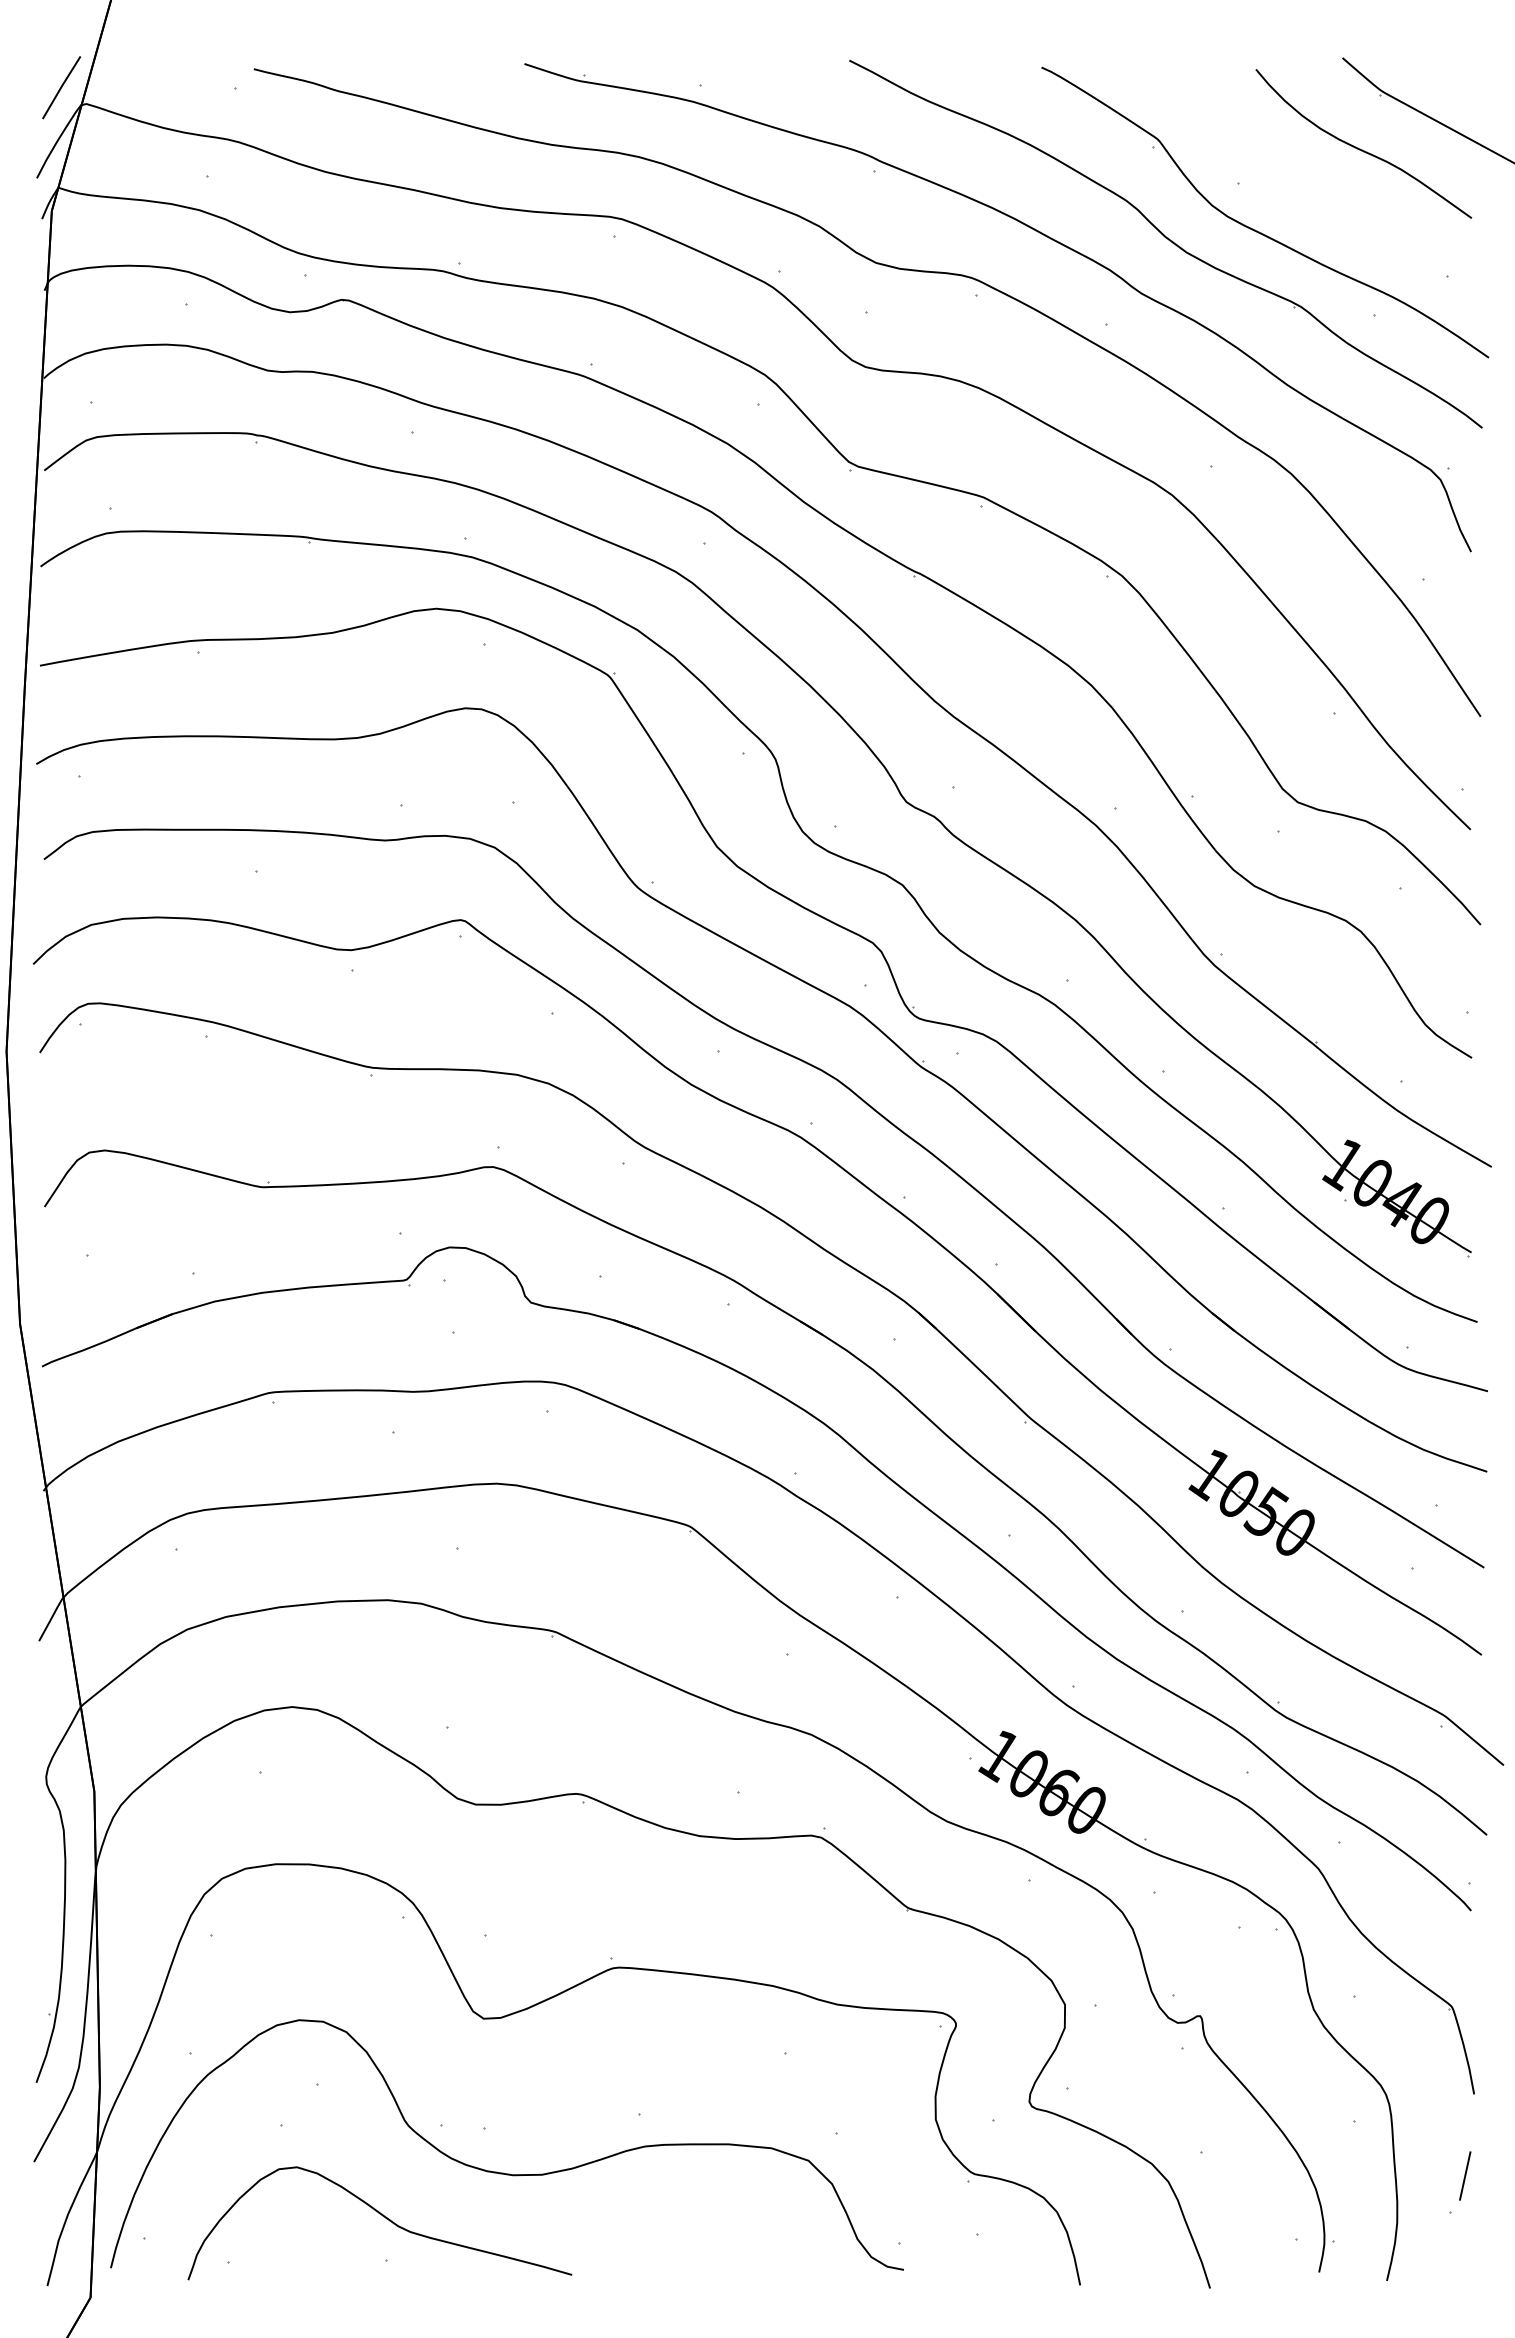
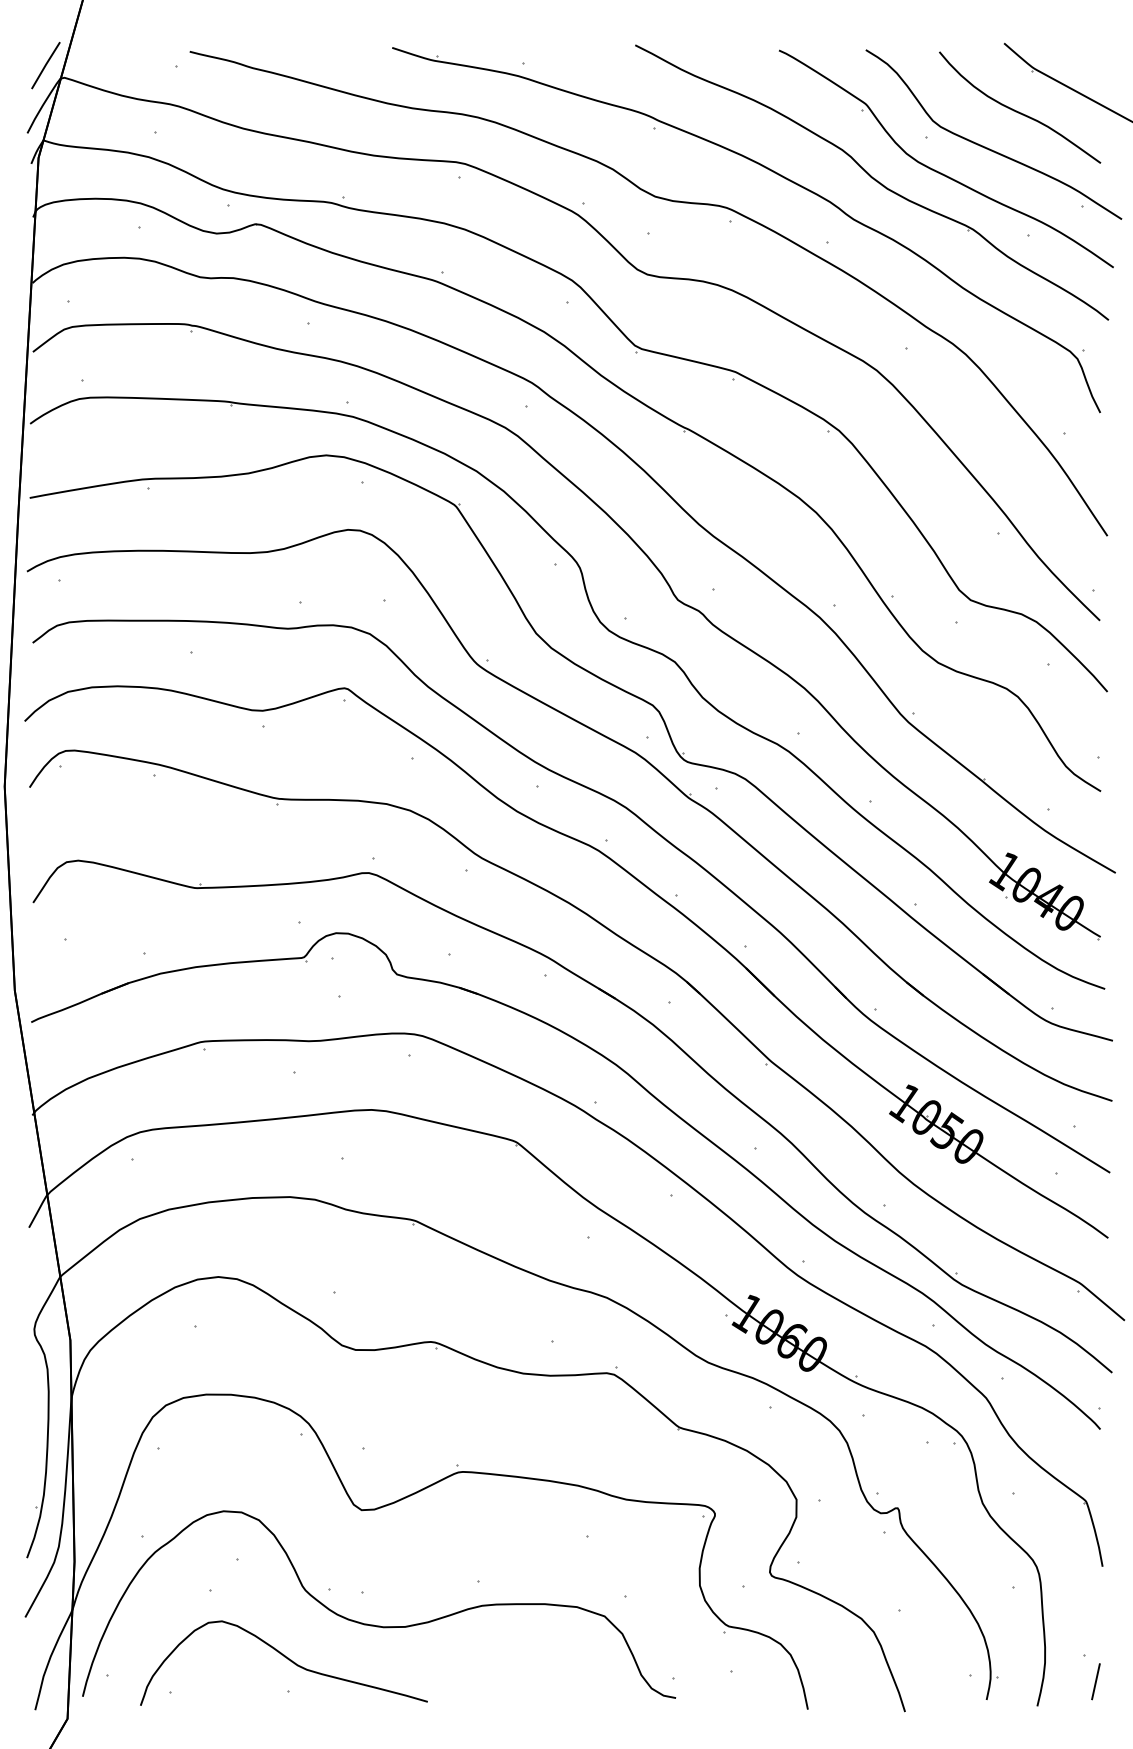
curve: (1320, 197) -> (987, 147), added
line: (1465, 2175) -> (1096, 1681), moved

